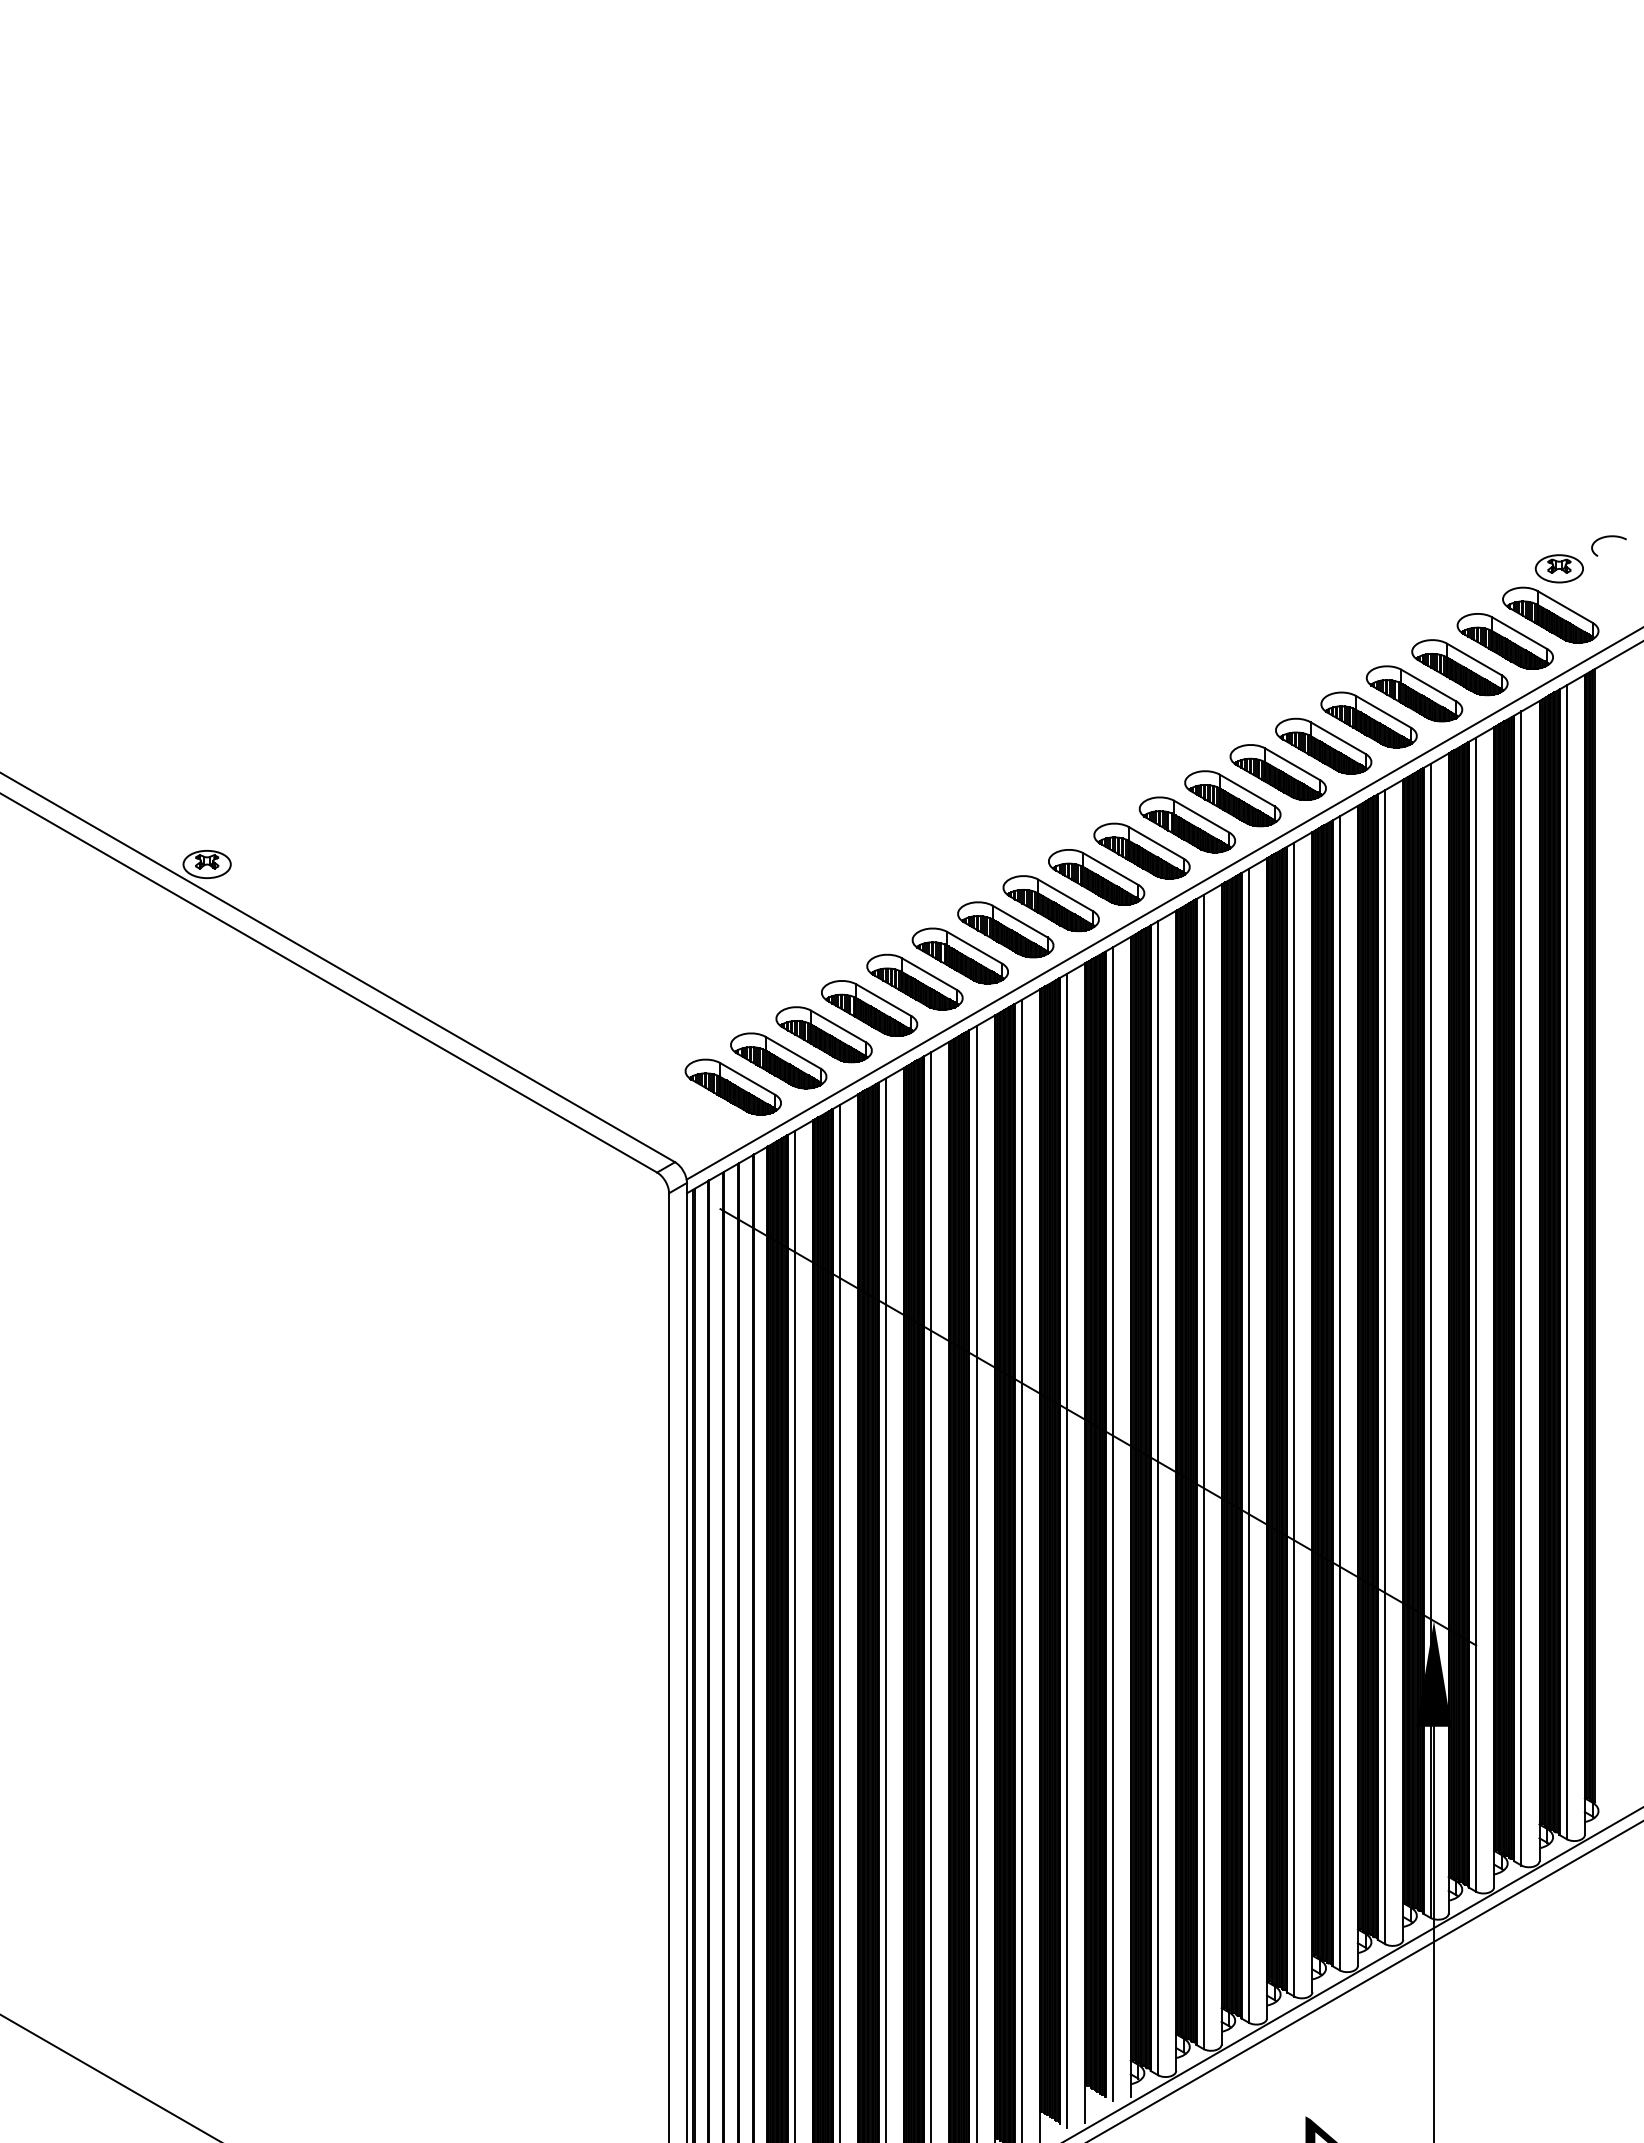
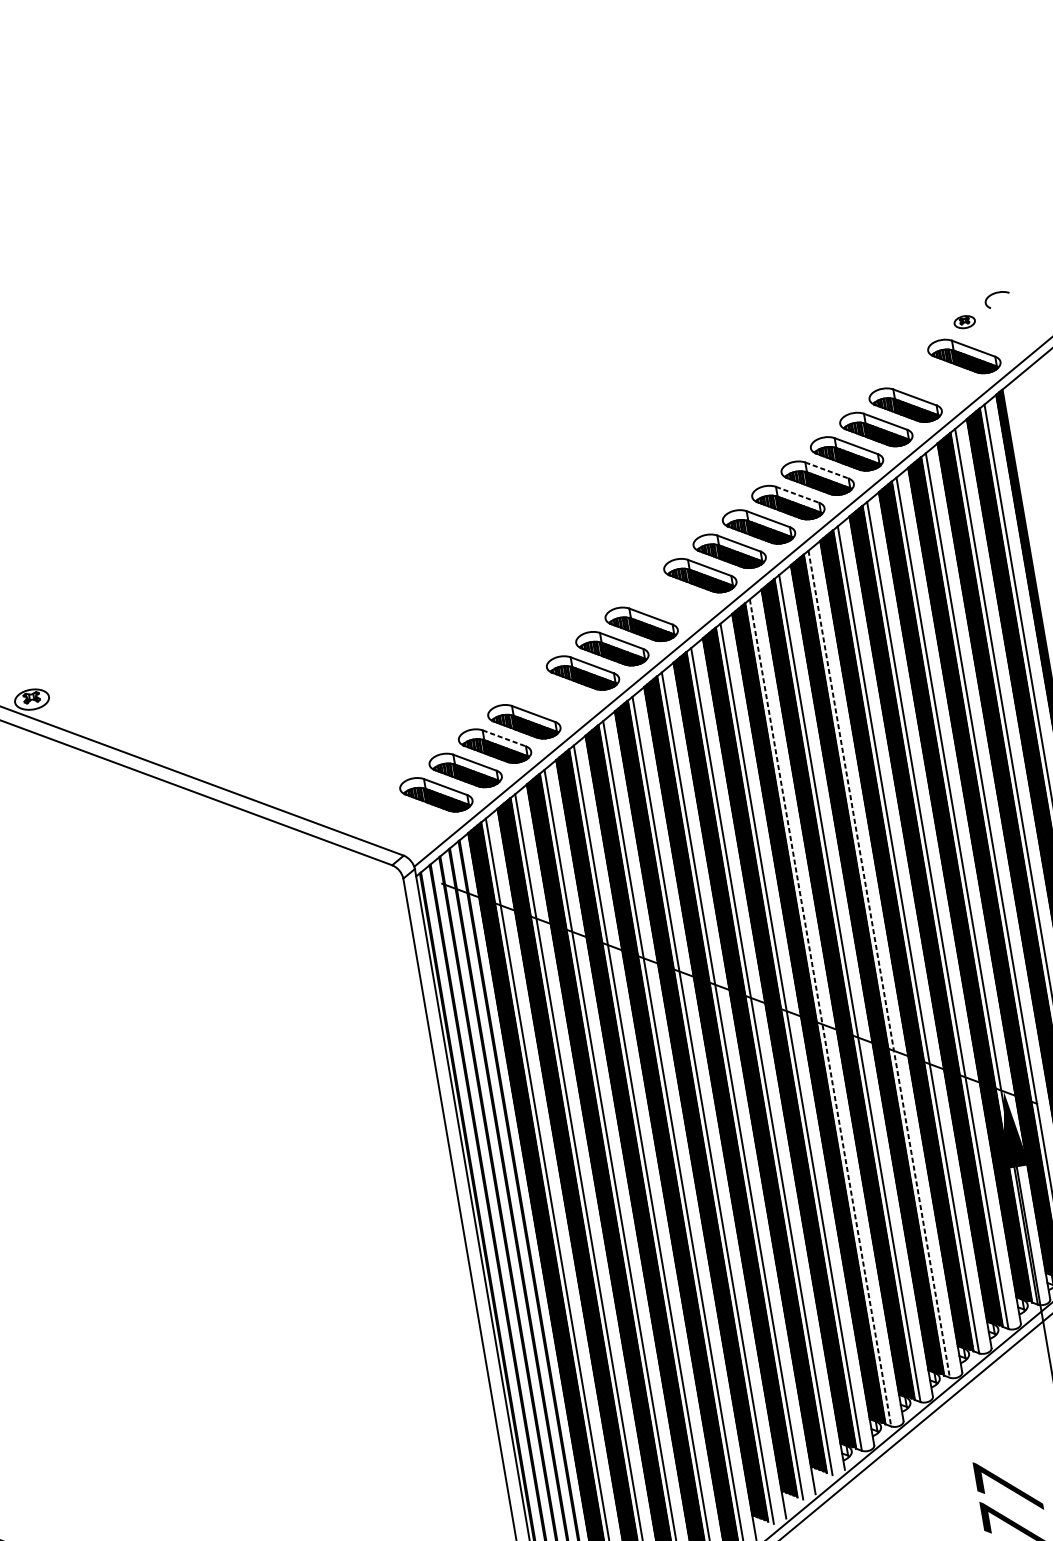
part: (1558, 568) -> (964, 321), size x0.6
part: (1504, 641) -> (934, 380), removed
line: (1338, 738) -> (827, 470), solid -> dashed
line: (1292, 764) -> (797, 495), solid -> dashed
part: (1096, 877) -> (670, 600), removed
part: (914, 981) -> (553, 696), removed
line: (838, 1026) -> (504, 738), solid -> dashed
line: (1294, 1420) -> (879, 964), solid -> dashed
line: (1203, 1472) -> (820, 1013), solid -> dashed

